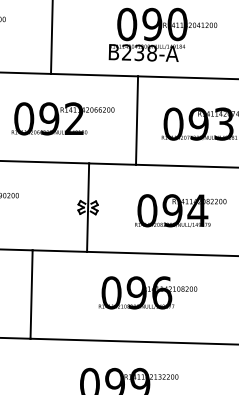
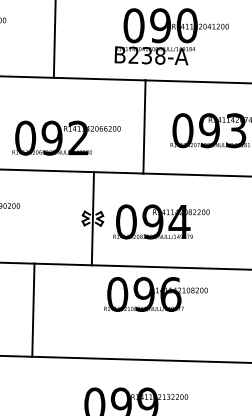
text: (63, 118) -> (66, 137), moved
text: (180, 210) -> (161, 221), moved
text: (147, 292) -> (155, 294), moved

